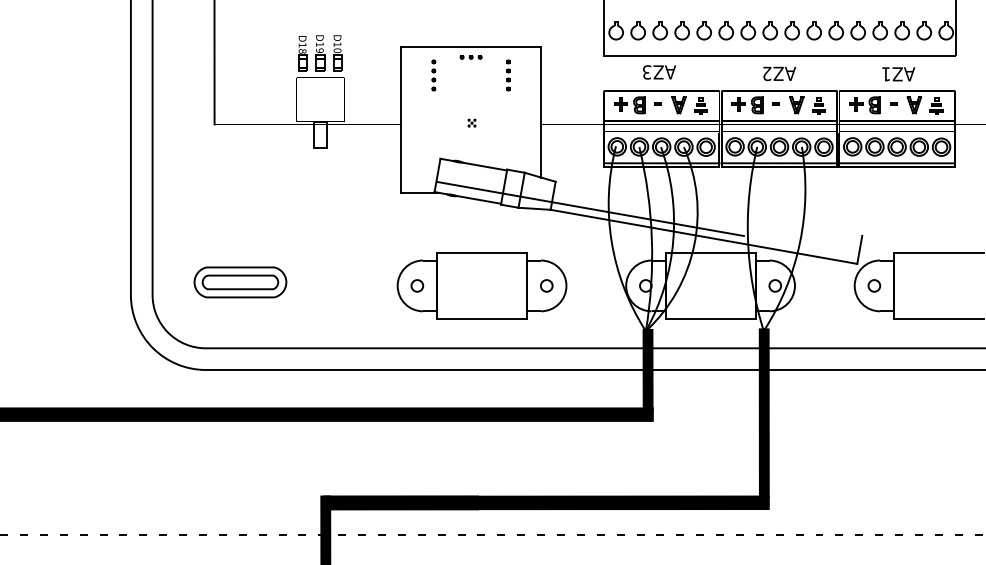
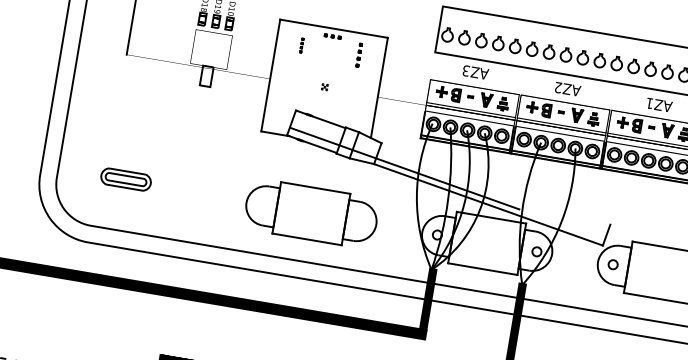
part: (433, 75) -> (301, 45), size x0.6
part: (240, 282) -> (126, 179), size x0.7
circle: (417, 285) -> (261, 204), removed
circle: (546, 285) -> (361, 221), removed

